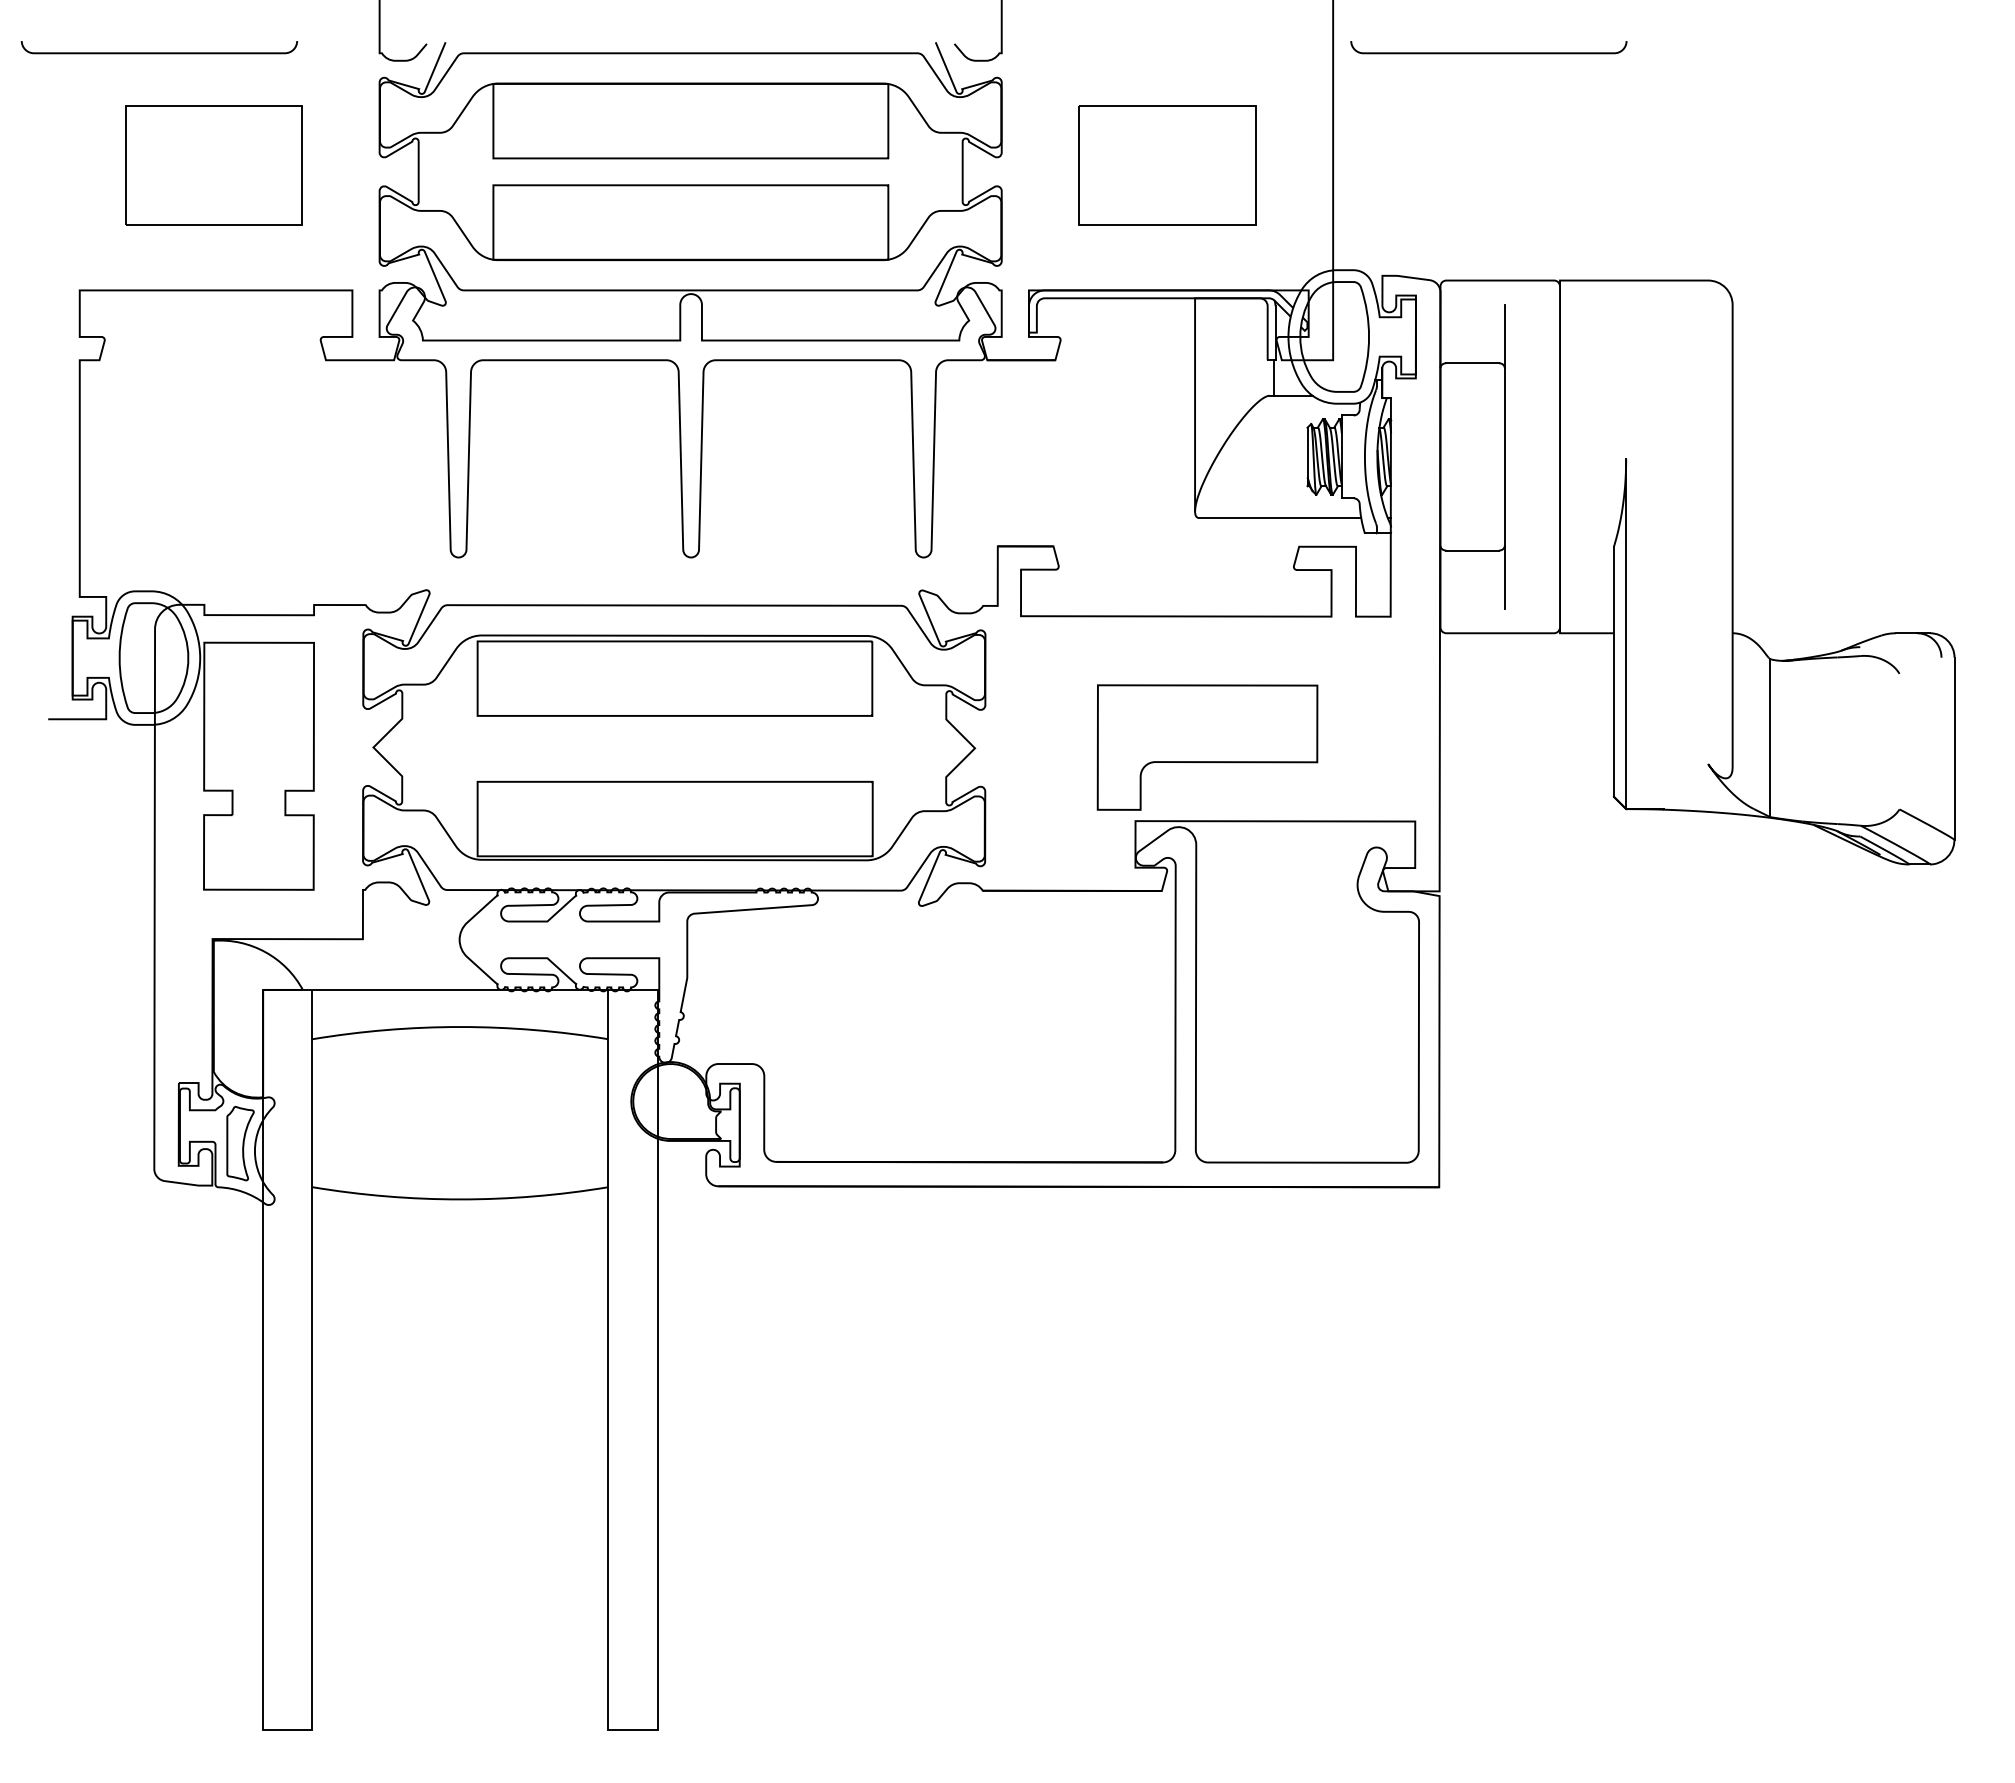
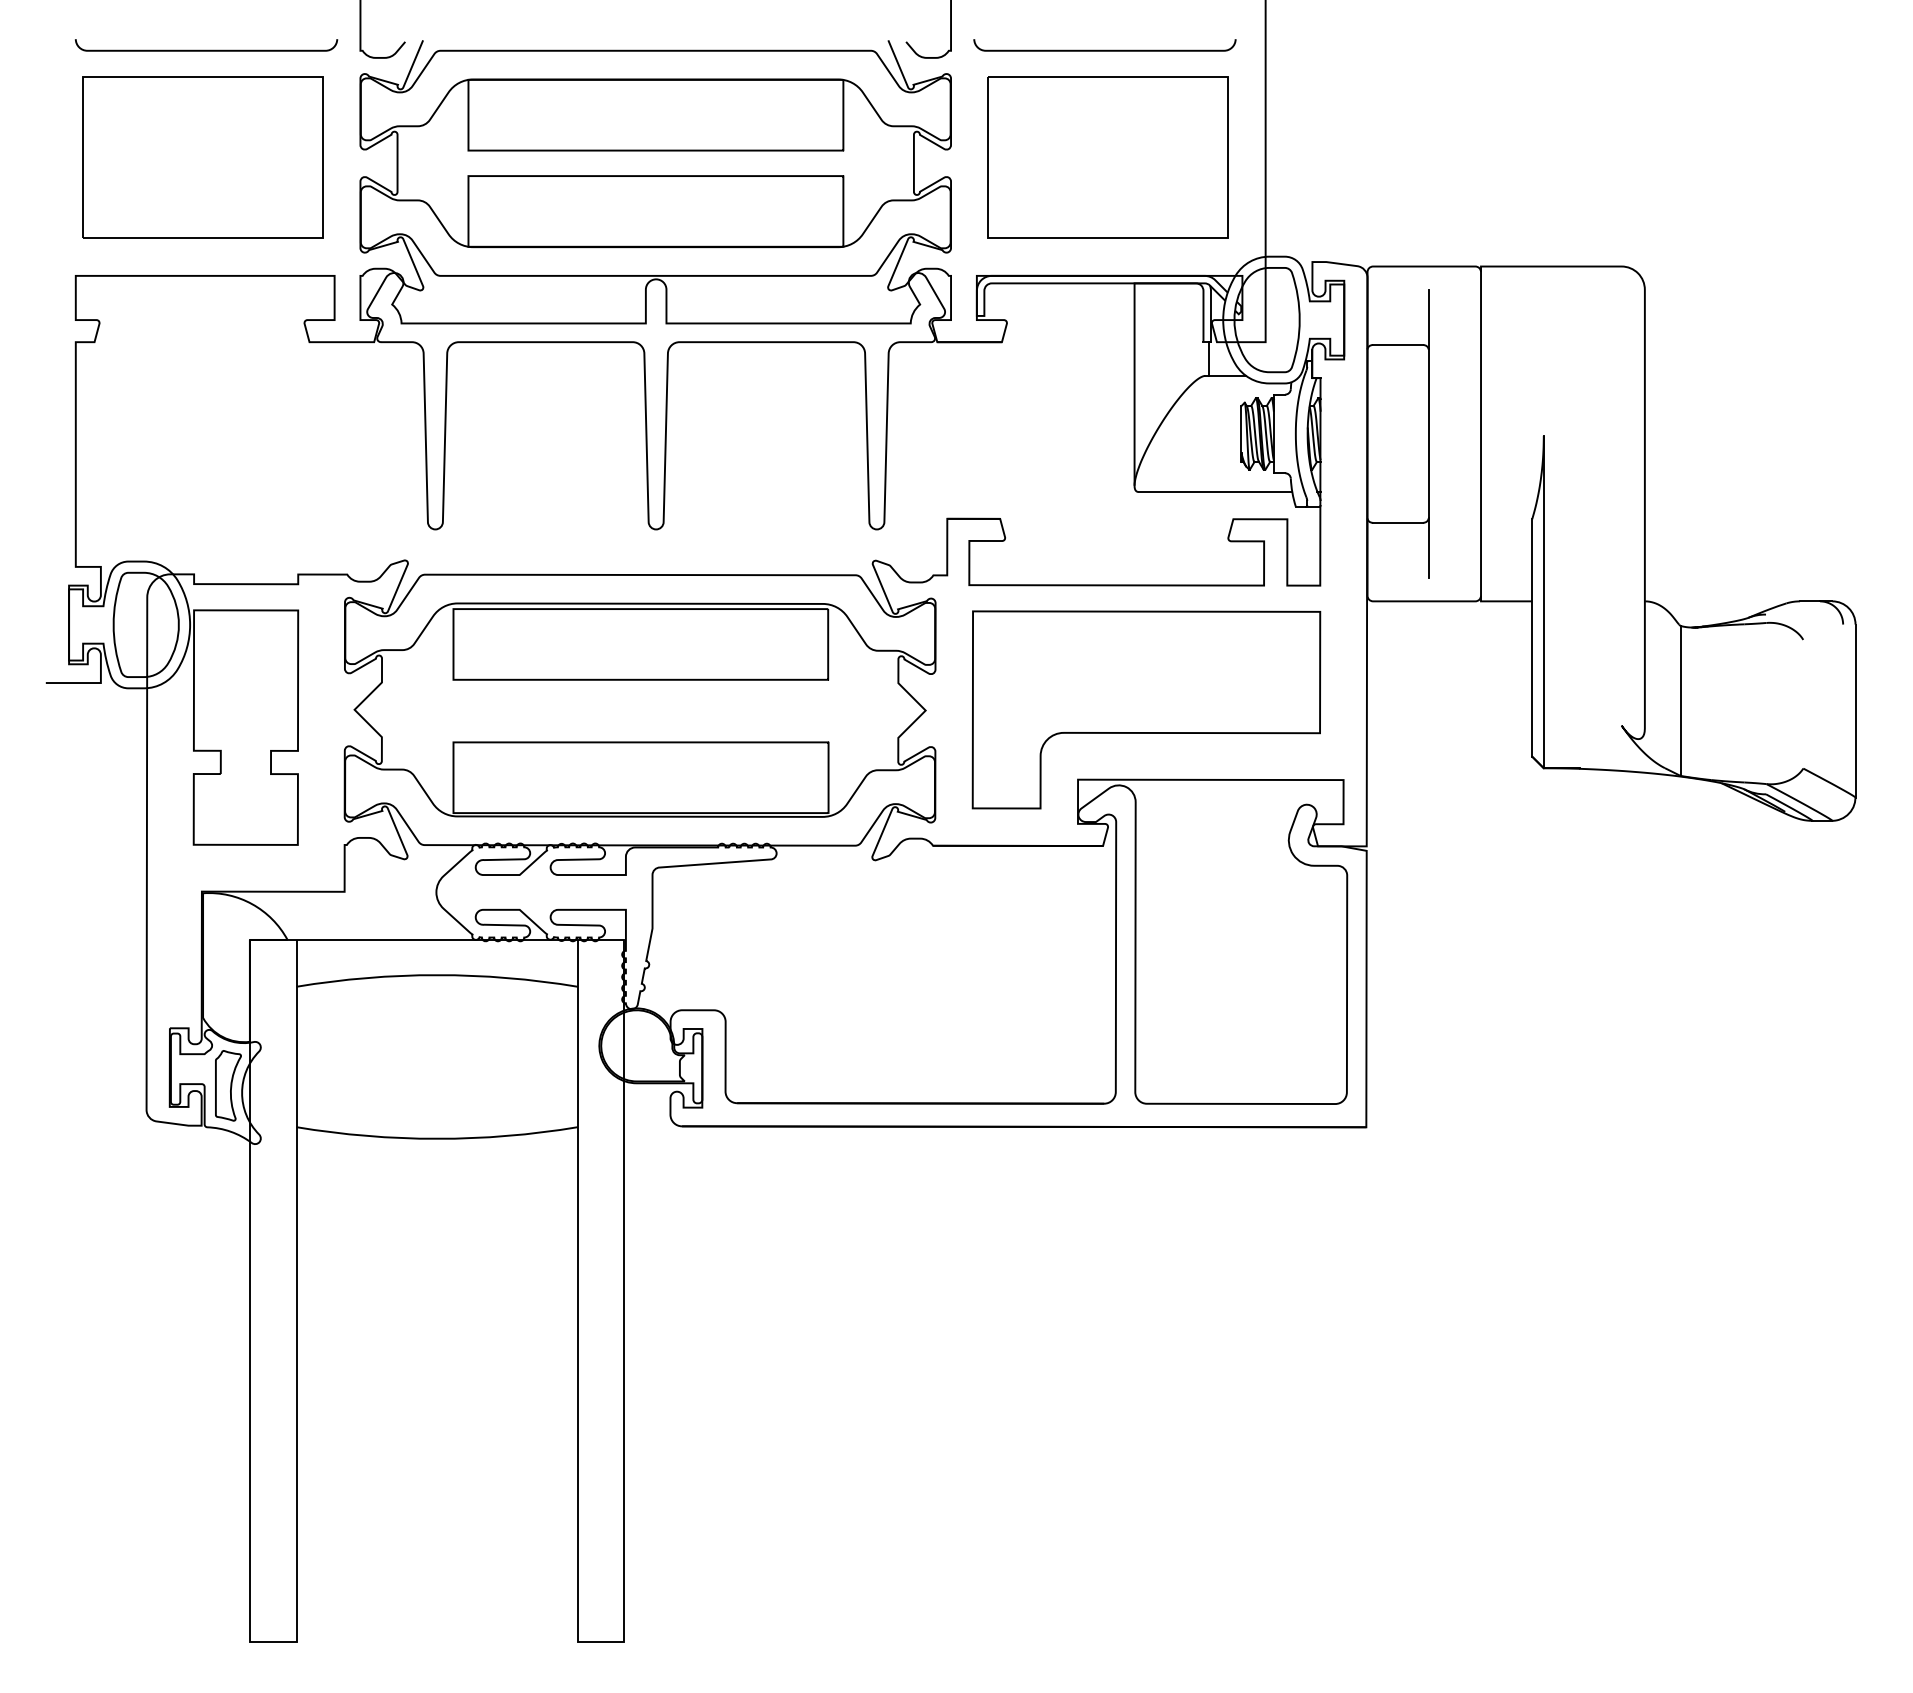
curve: (158, 52) -> (205, 50), moved
curve: (1488, 52) -> (1104, 50), moved
part: (213, 165) -> (202, 157), size x1.43
part: (1167, 165) -> (1108, 157), size x1.43
part: (1207, 747) -> (1146, 709), size x1.67

